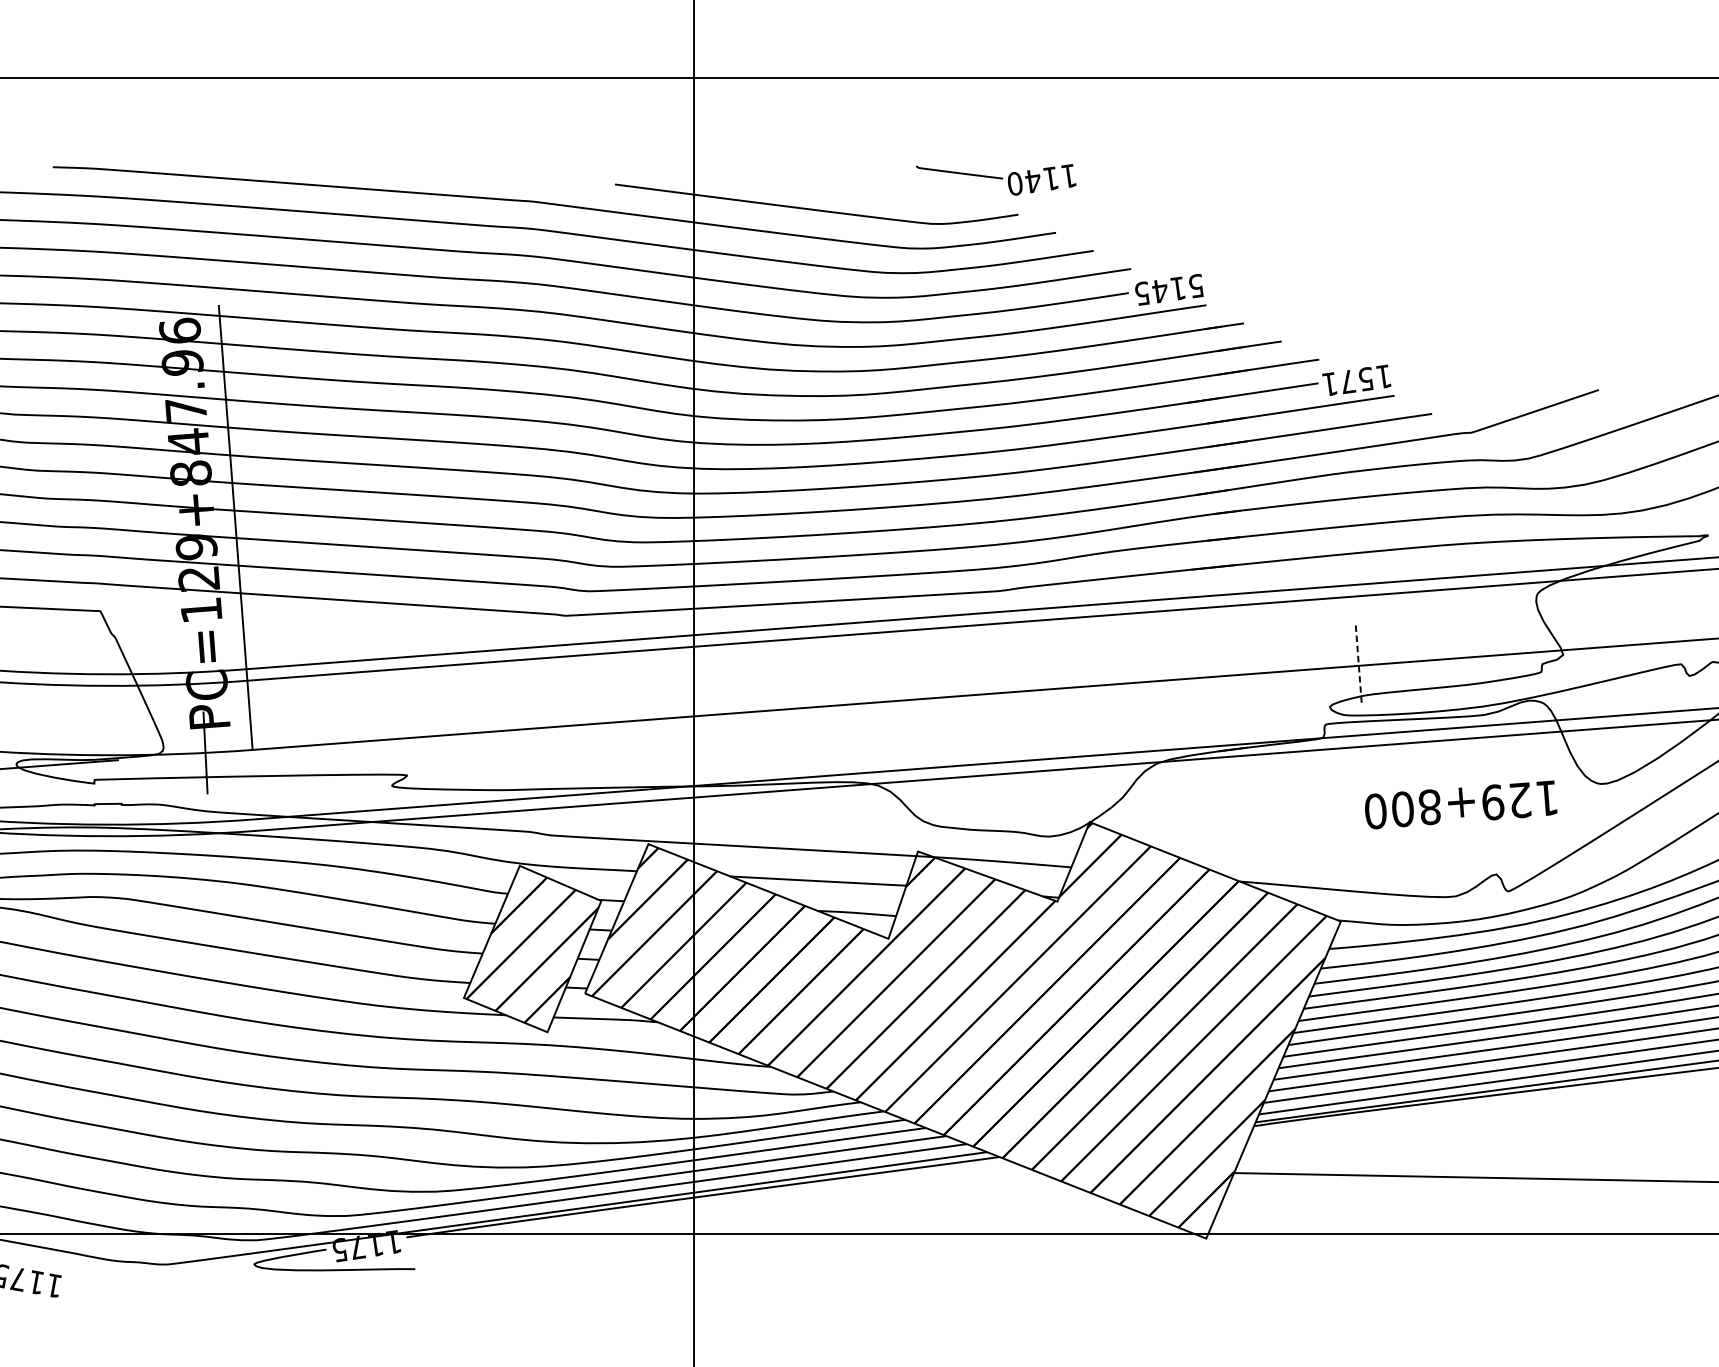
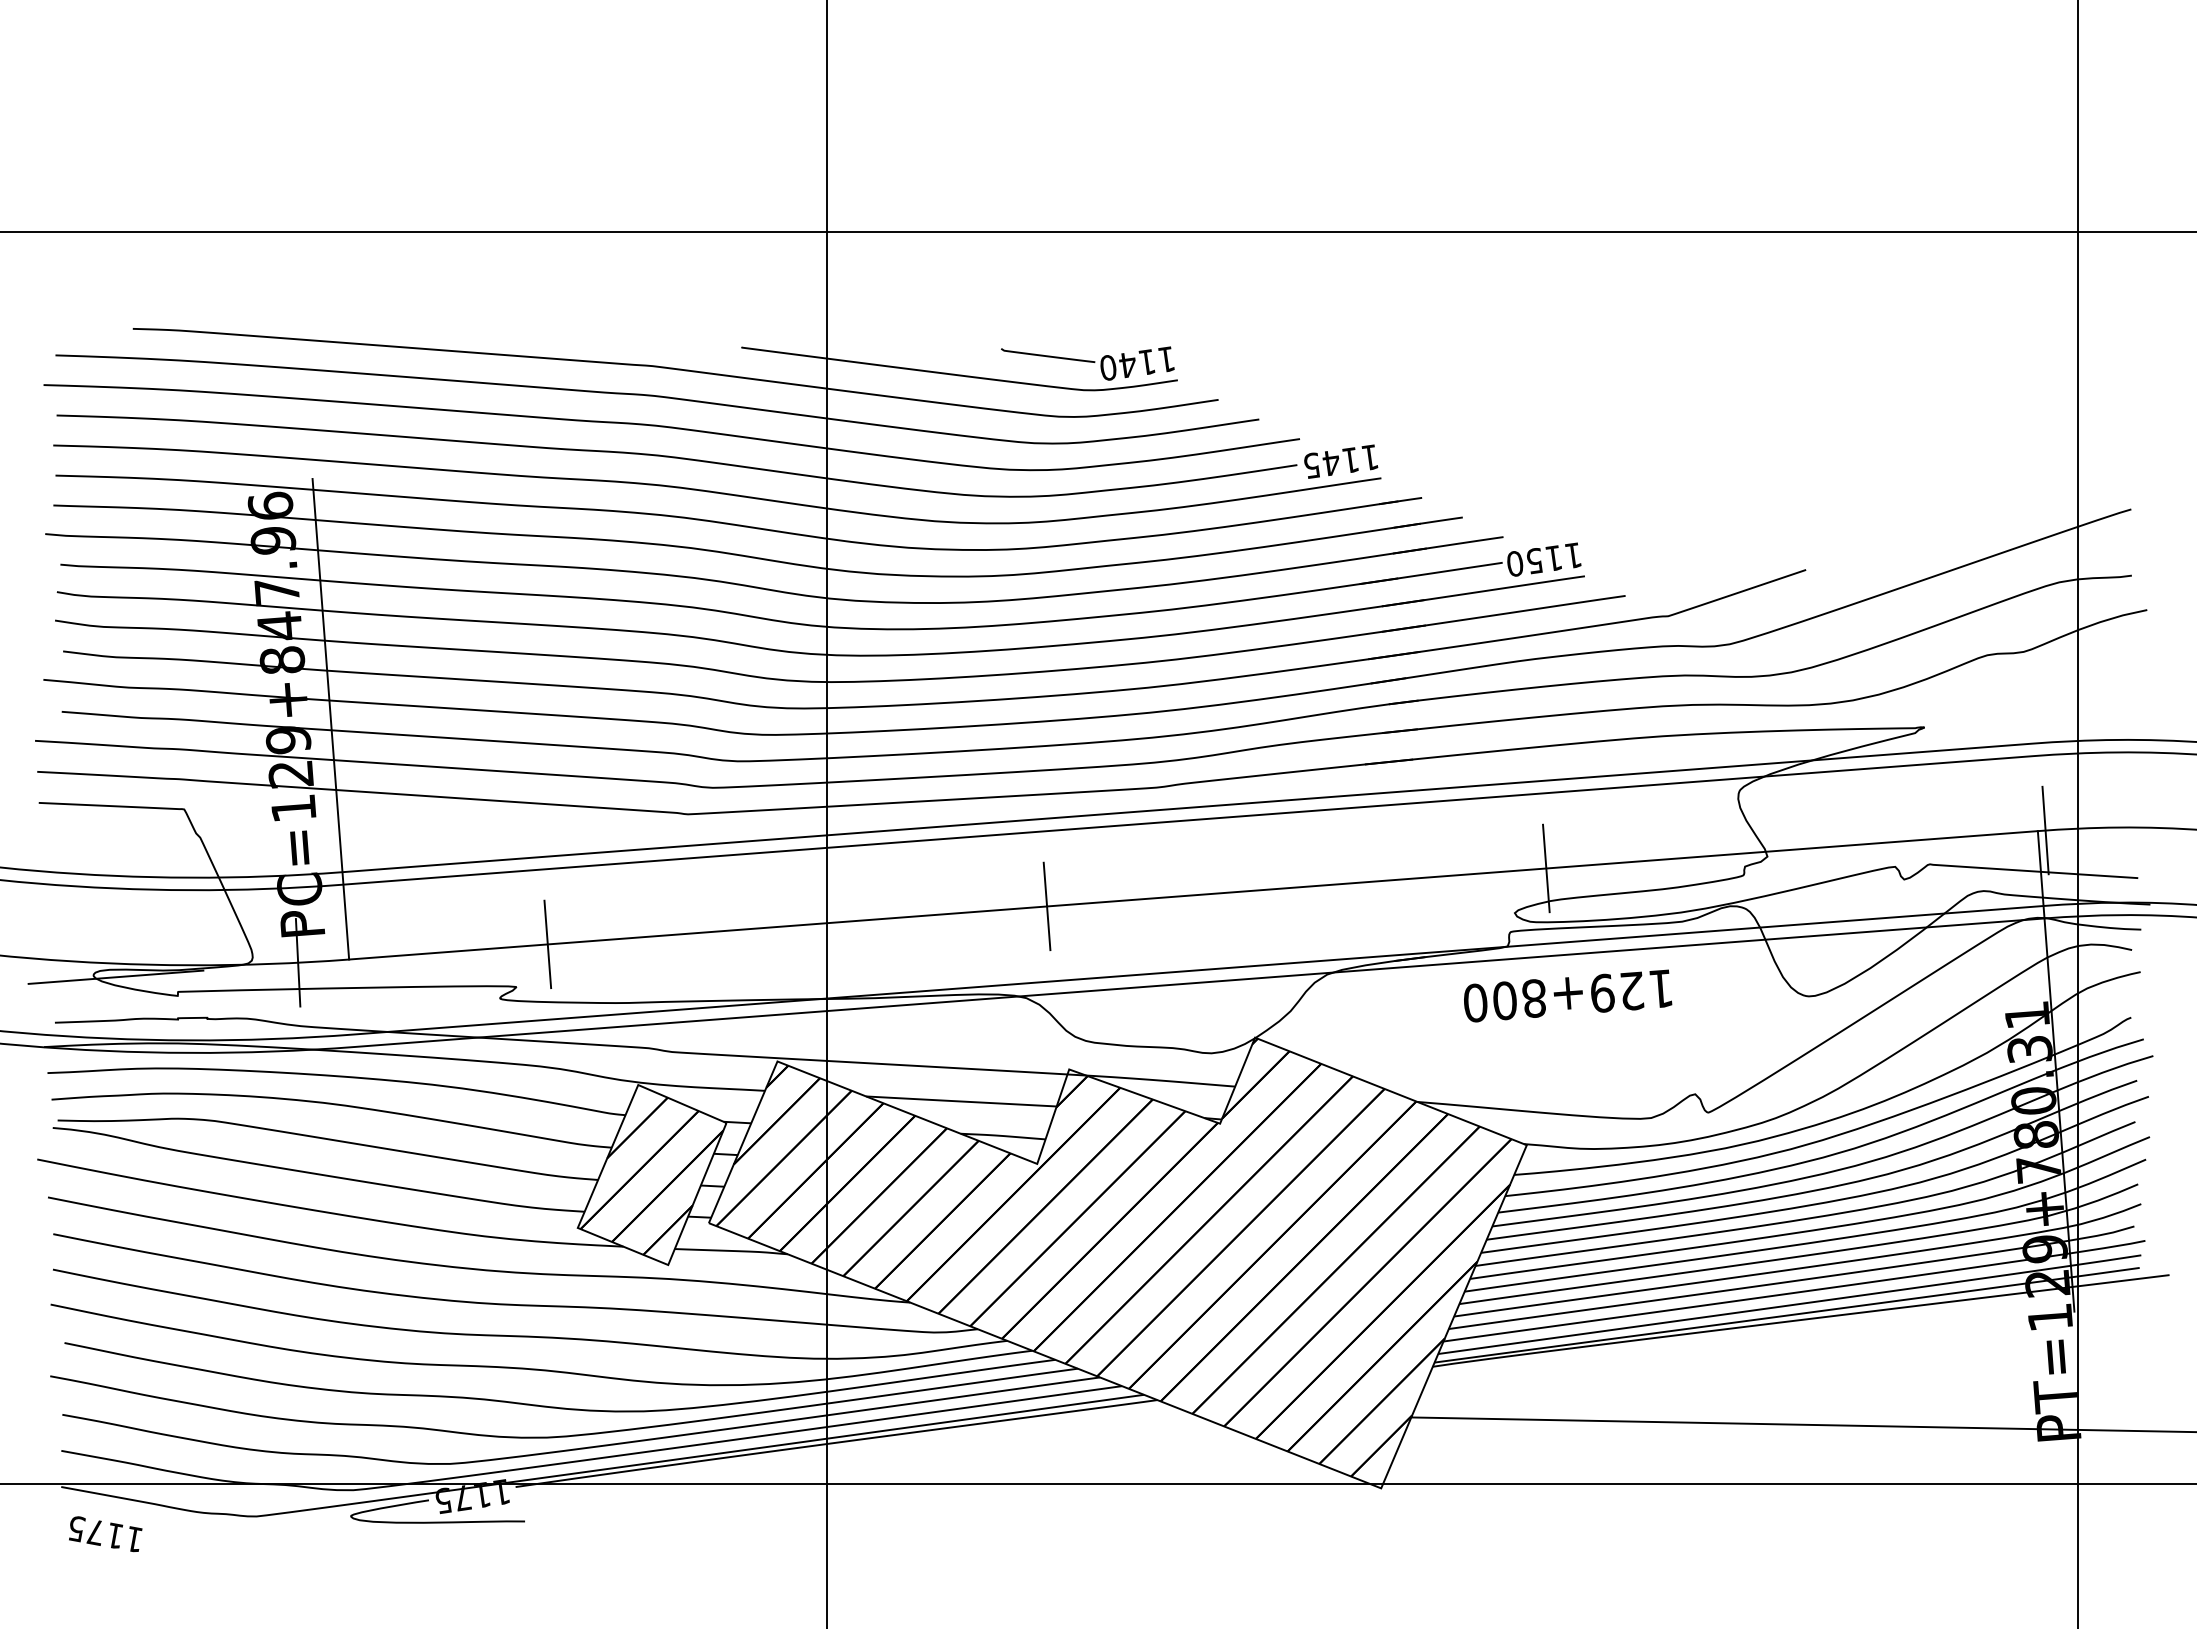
part: (995, 179) -> (1087, 363), moved
text: (1195, 286) -> (1369, 457), 5145 -> 1145
text: (1347, 381) -> (1534, 560), 1571 -> 1150
line: (1359, 665) -> (1546, 868), dashed -> solid
line: (897, 700) -> (1046, 906), added
line: (435, 736) -> (547, 944), added
text: (1461, 804) -> (1568, 995), moved

